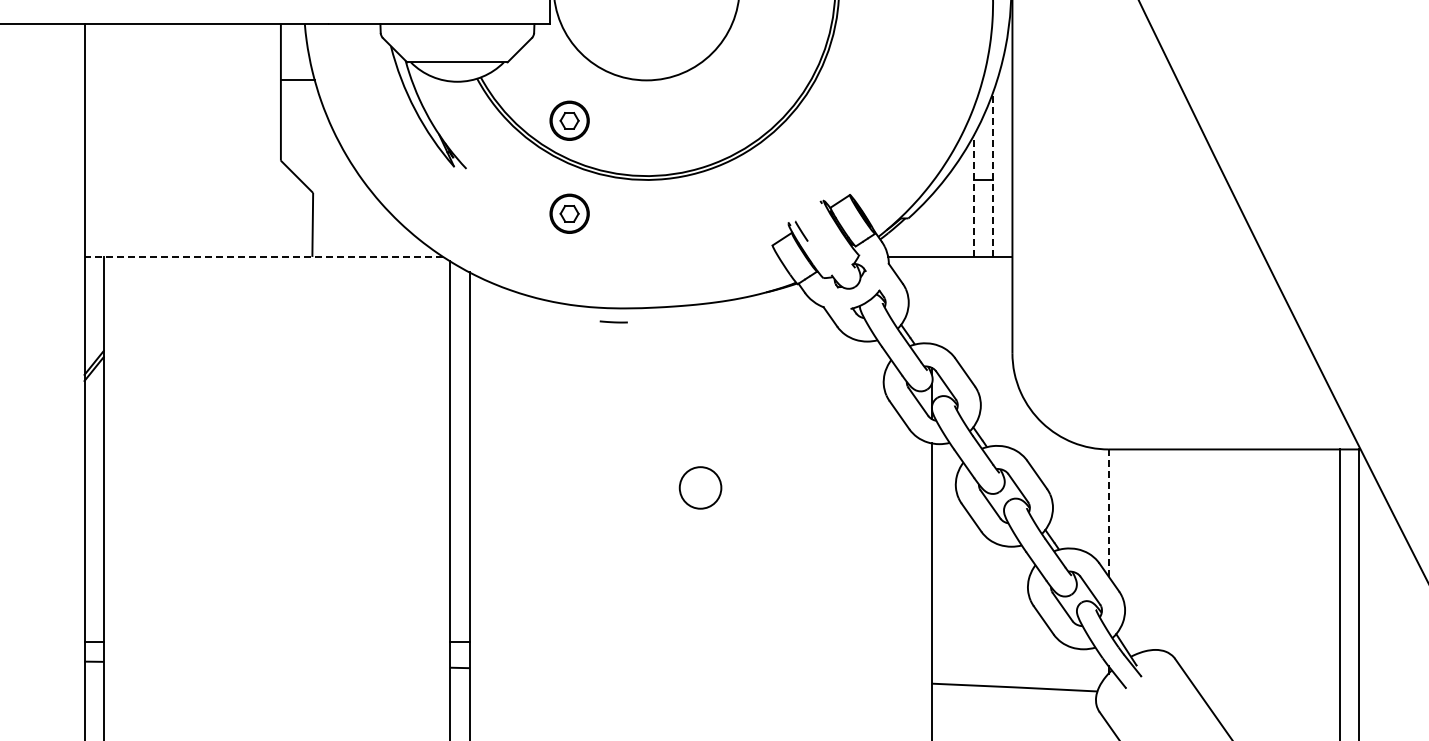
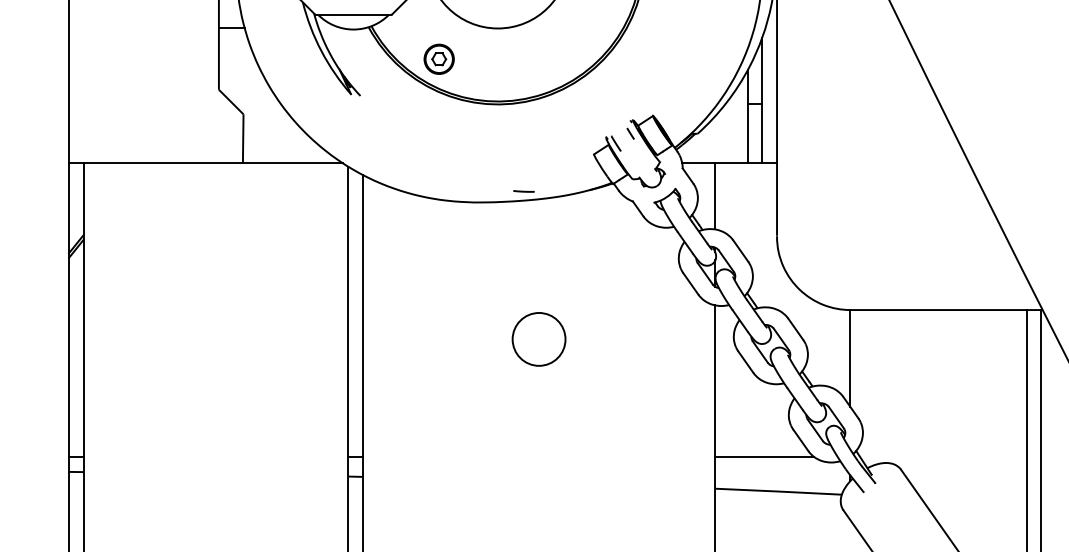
line: (993, 174) -> (762, 100), dashed -> solid
line: (973, 196) -> (747, 117), dashed -> solid
part: (569, 213) -> (439, 130), removed
line: (820, 218) -> (630, 133), added
line: (263, 256) -> (205, 162), dashed -> solid
line: (931, 299) -> (715, 195), added
line: (613, 321) -> (523, 191), moved
circle: (700, 487) -> (539, 339), size x1.67
line: (1108, 513) -> (850, 358), dashed -> solid
line: (996, 641) -> (764, 456), added

